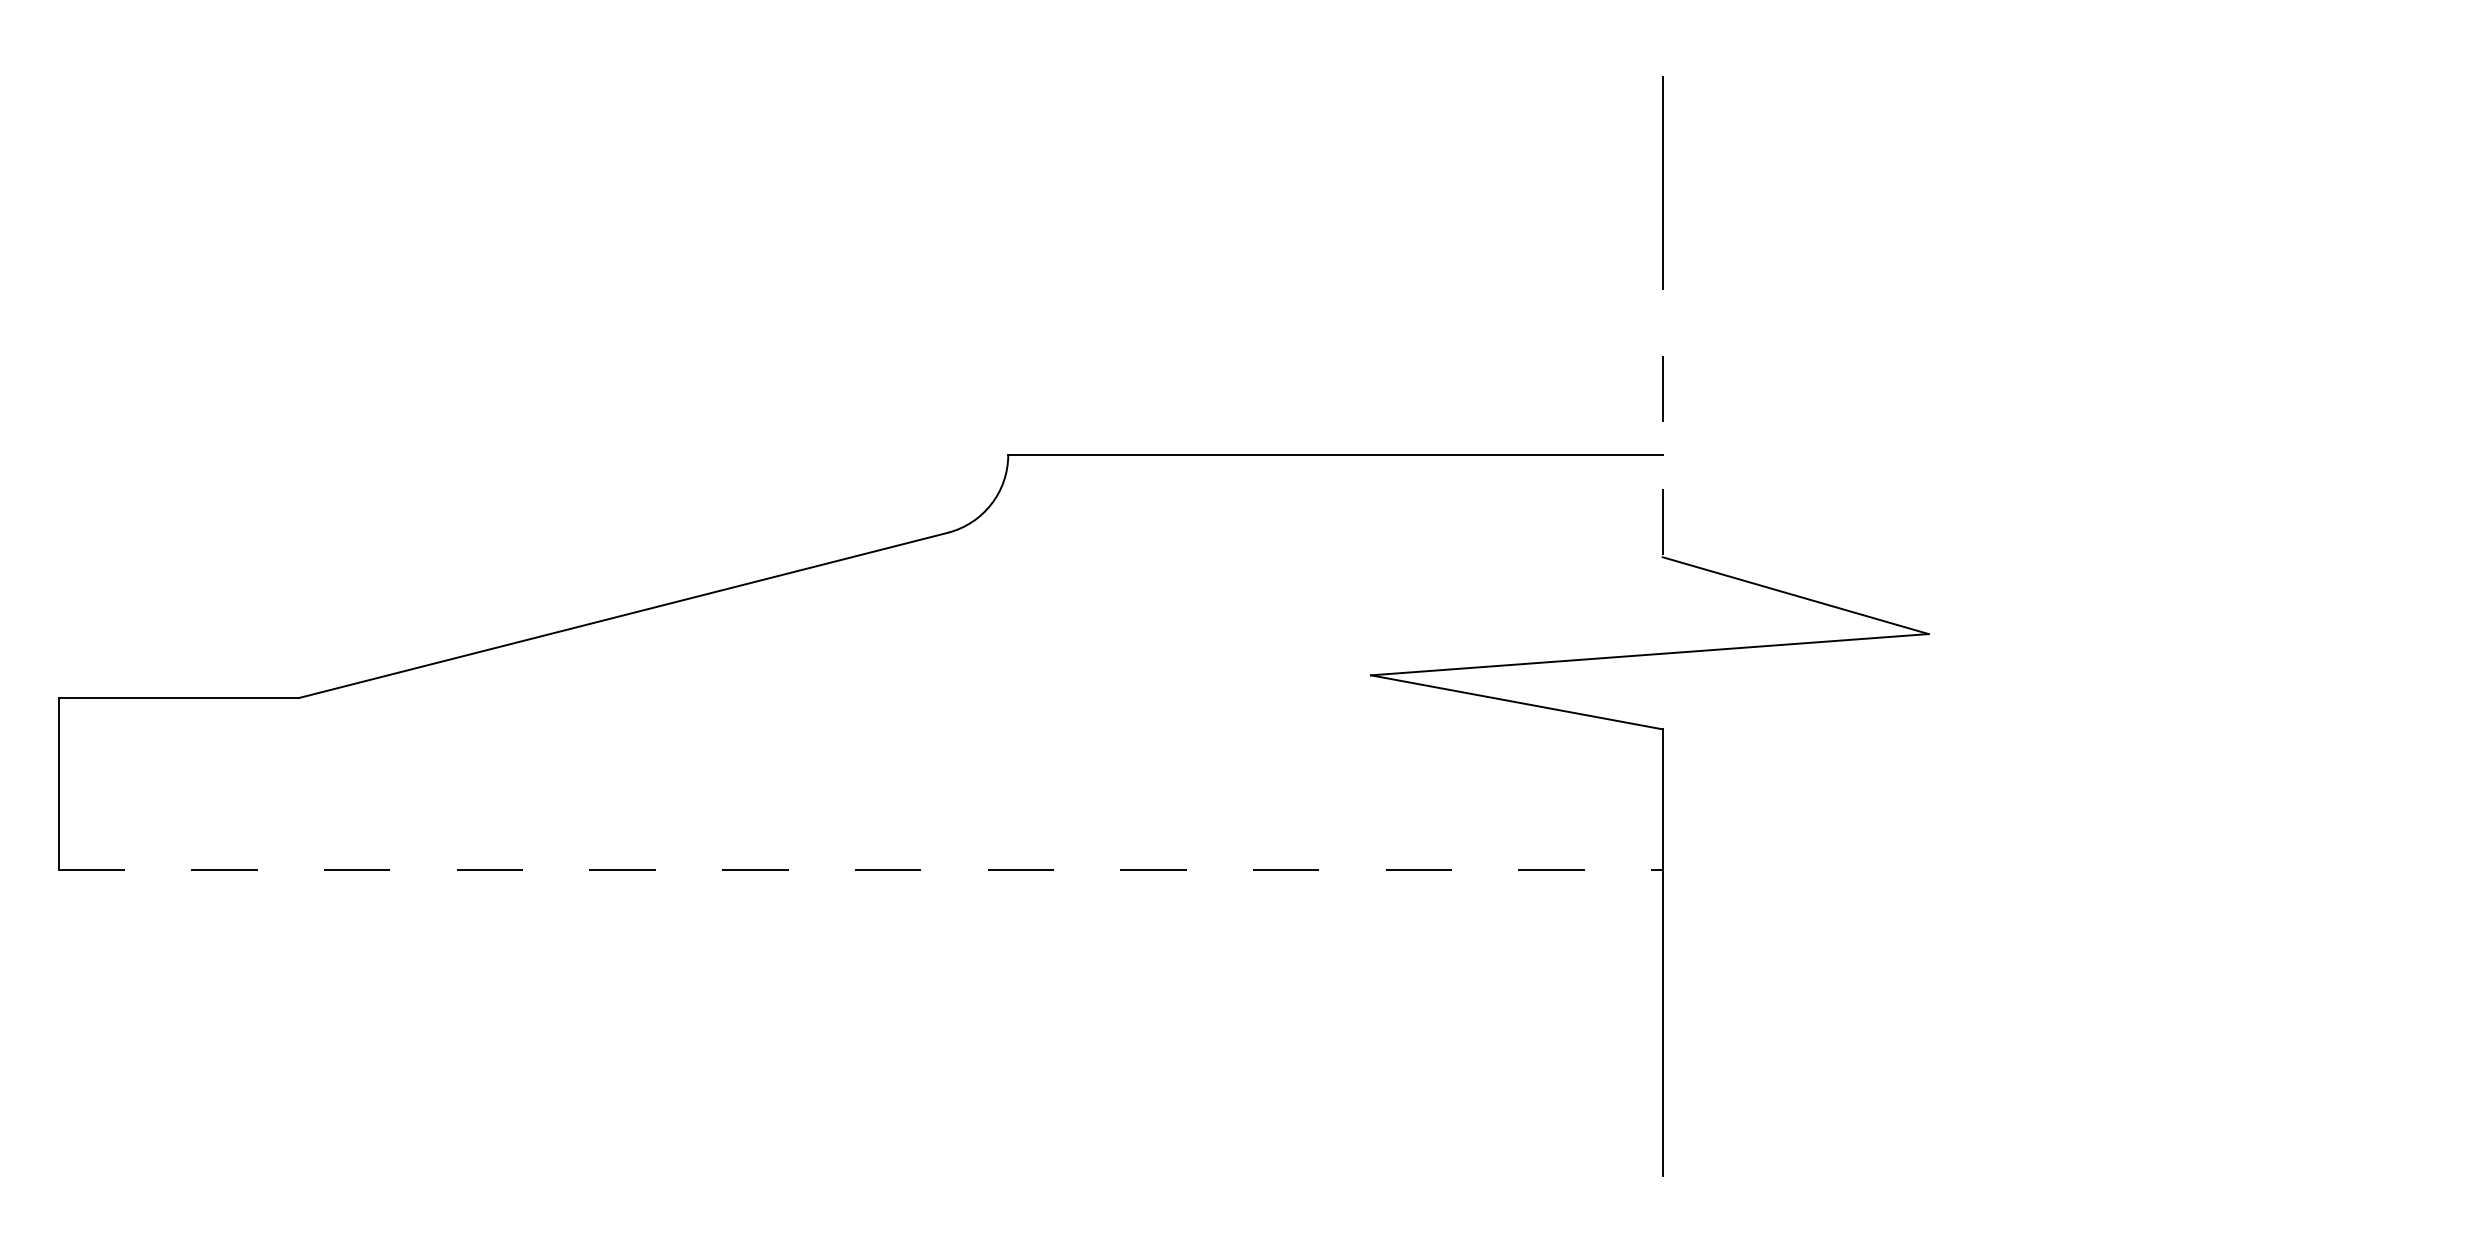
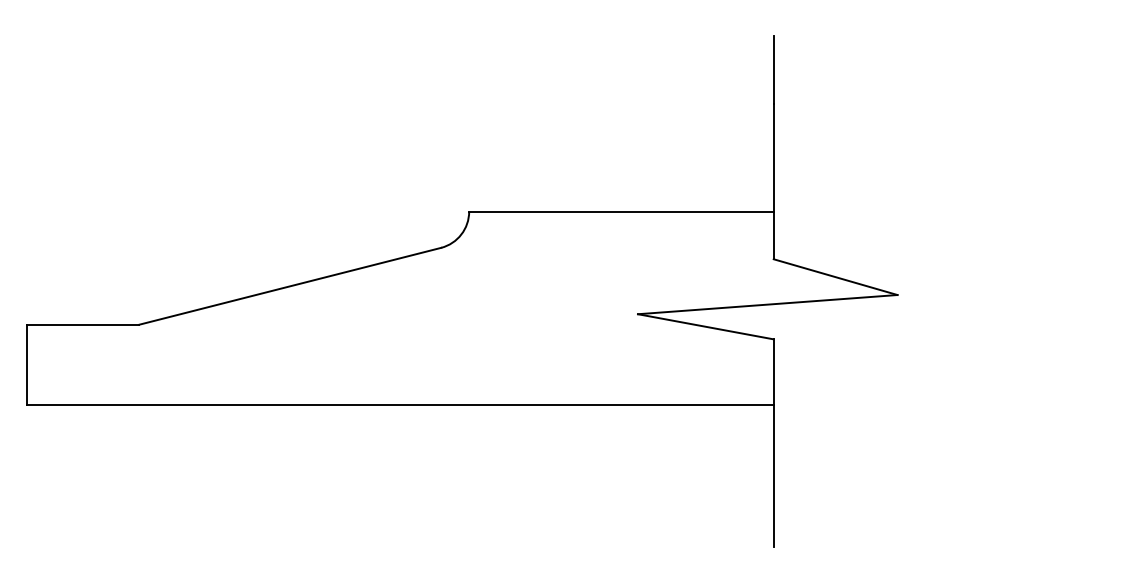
line: (1662, 390) -> (773, 181), dashed -> solid
line: (862, 869) -> (401, 404), dashed -> solid

